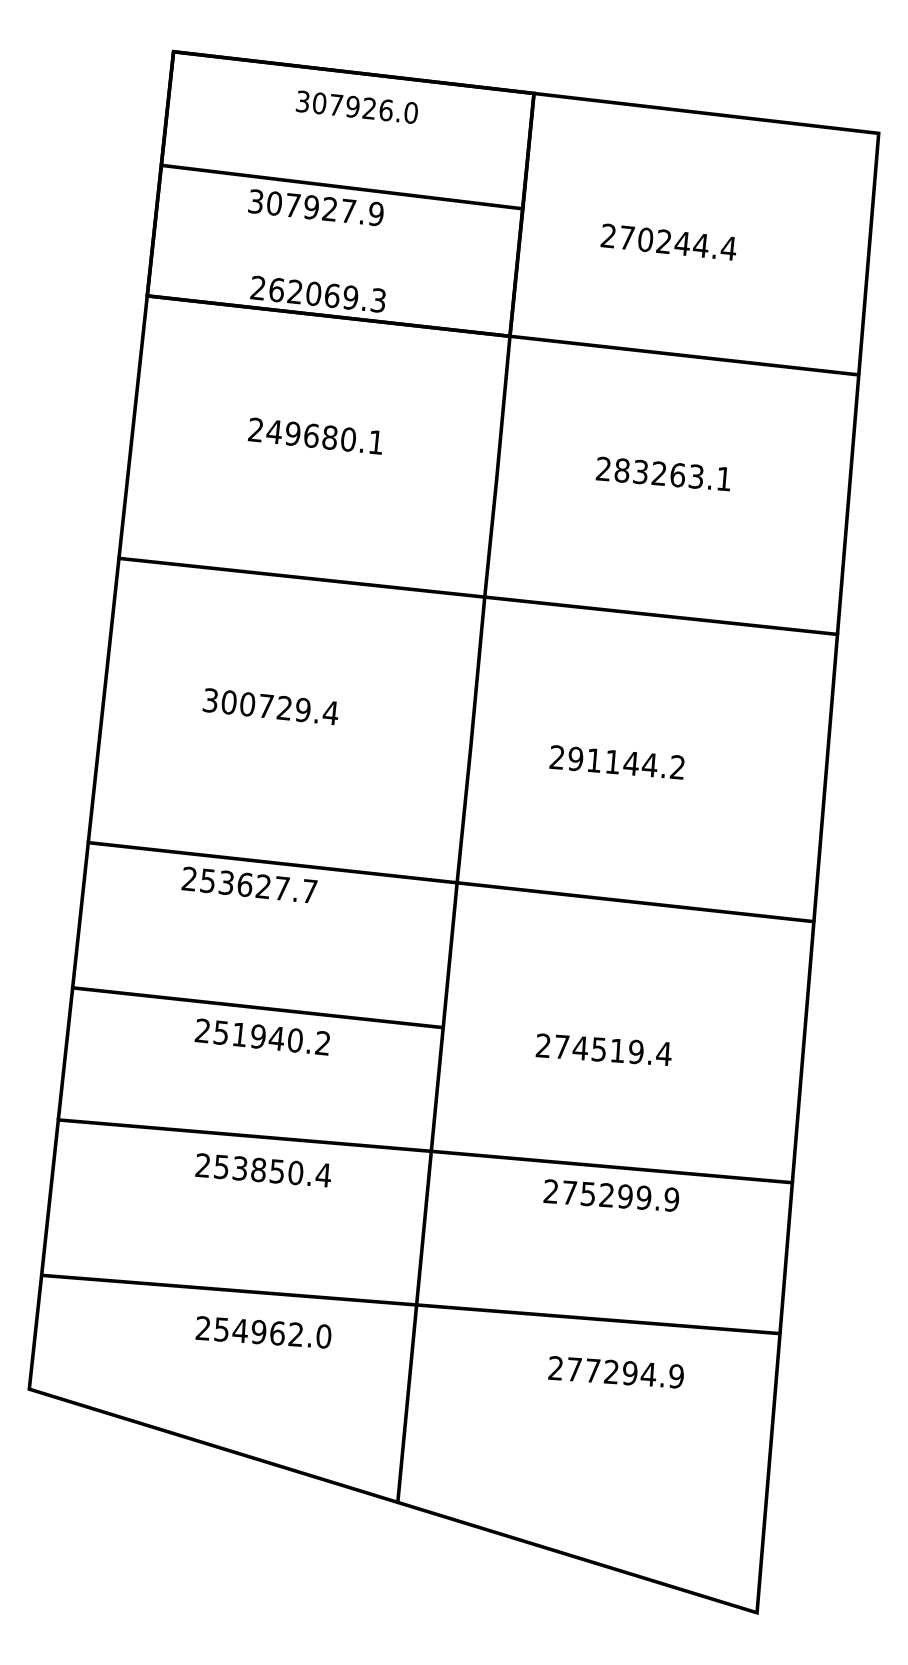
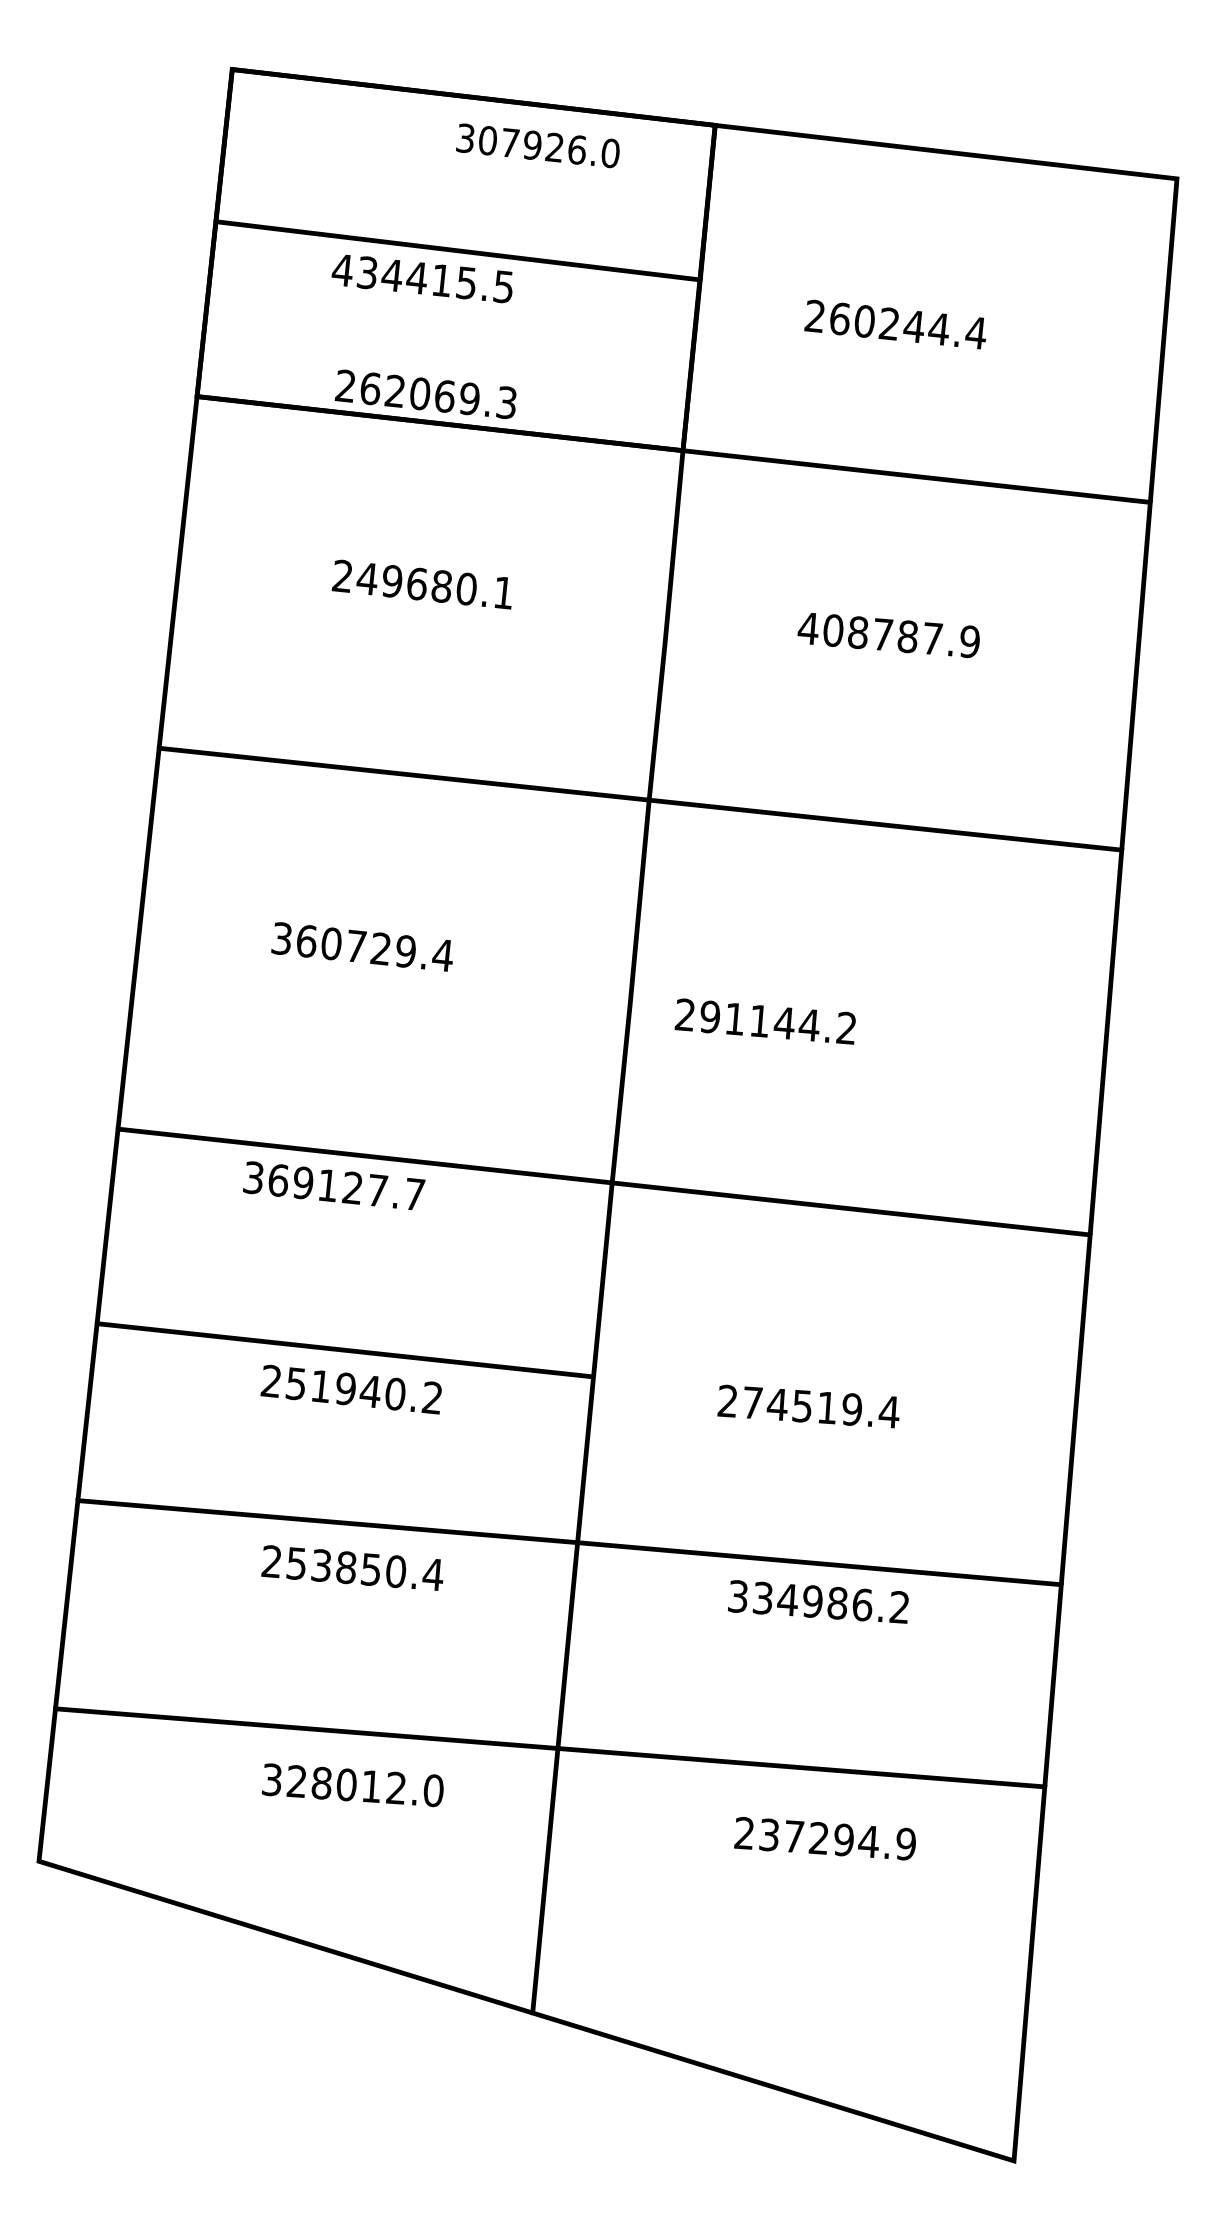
text: (356, 106) -> (537, 145), moved
text: (315, 207) -> (422, 278), 307927.9 -> 434415.5
text: (627, 237) -> (840, 318), 270244.4 -> 260244.4
text: (663, 474) -> (888, 635), 283263.1 -> 408787.9
text: (228, 702) -> (306, 941), 300729.4 -> 360729.4
text: (616, 762) -> (764, 1021), moved
text: (216, 881) -> (289, 1181), 253627.7 -> 369127.7
text: (611, 1195) -> (818, 1601), 275299.9 -> 334986.2
text: (240, 1330) -> (321, 1782), 254962.0 -> 328012.0
text: (574, 1369) -> (769, 1834), 277294.9 -> 237294.9

